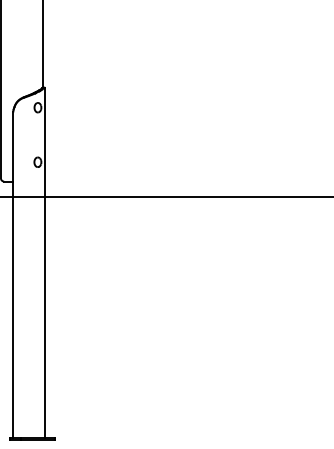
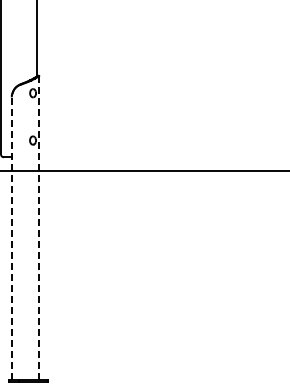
line: (45, 263) -> (39, 228), solid -> dashed
line: (13, 275) -> (11, 238), solid -> dashed

